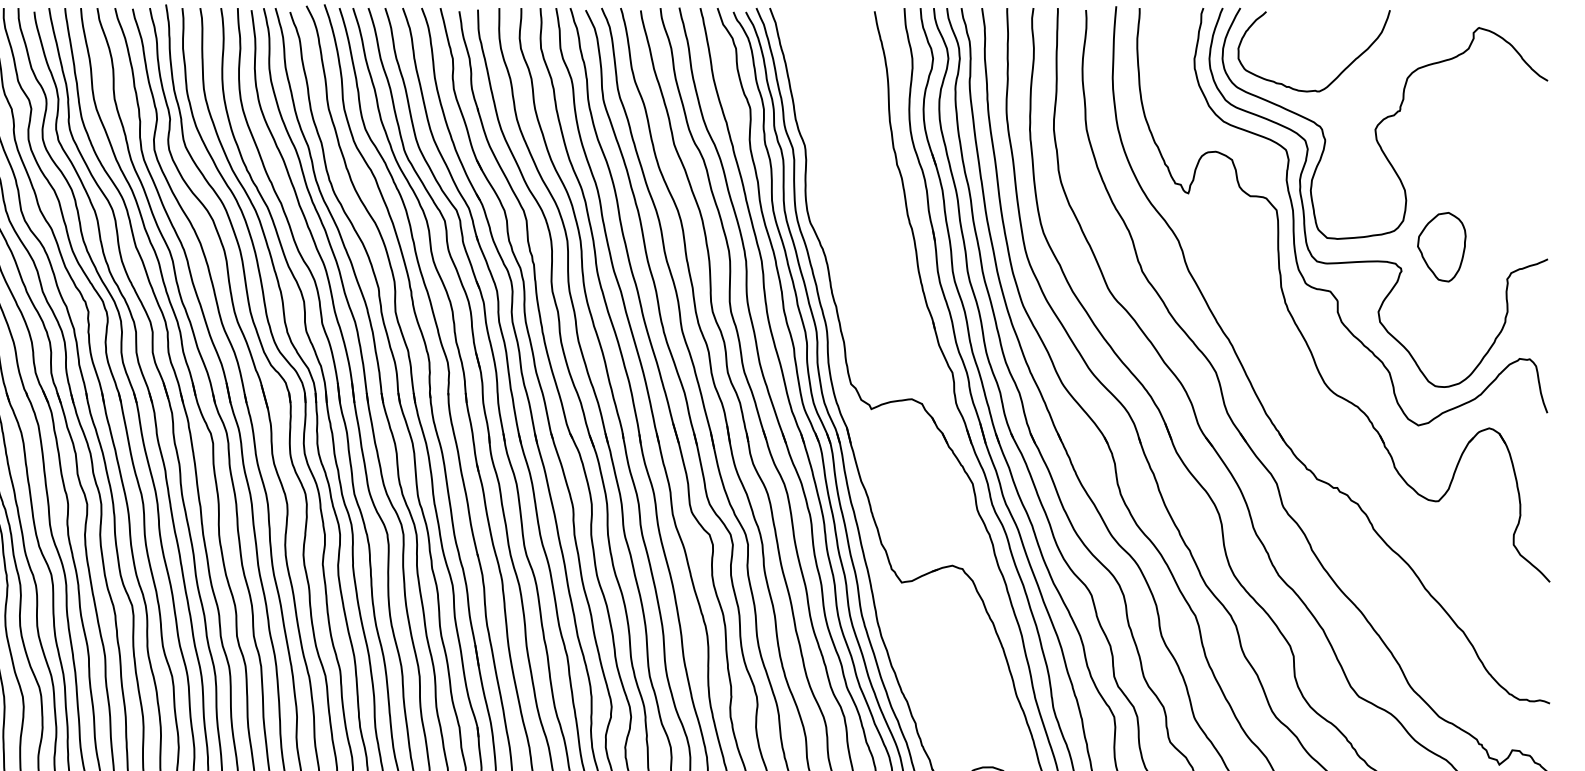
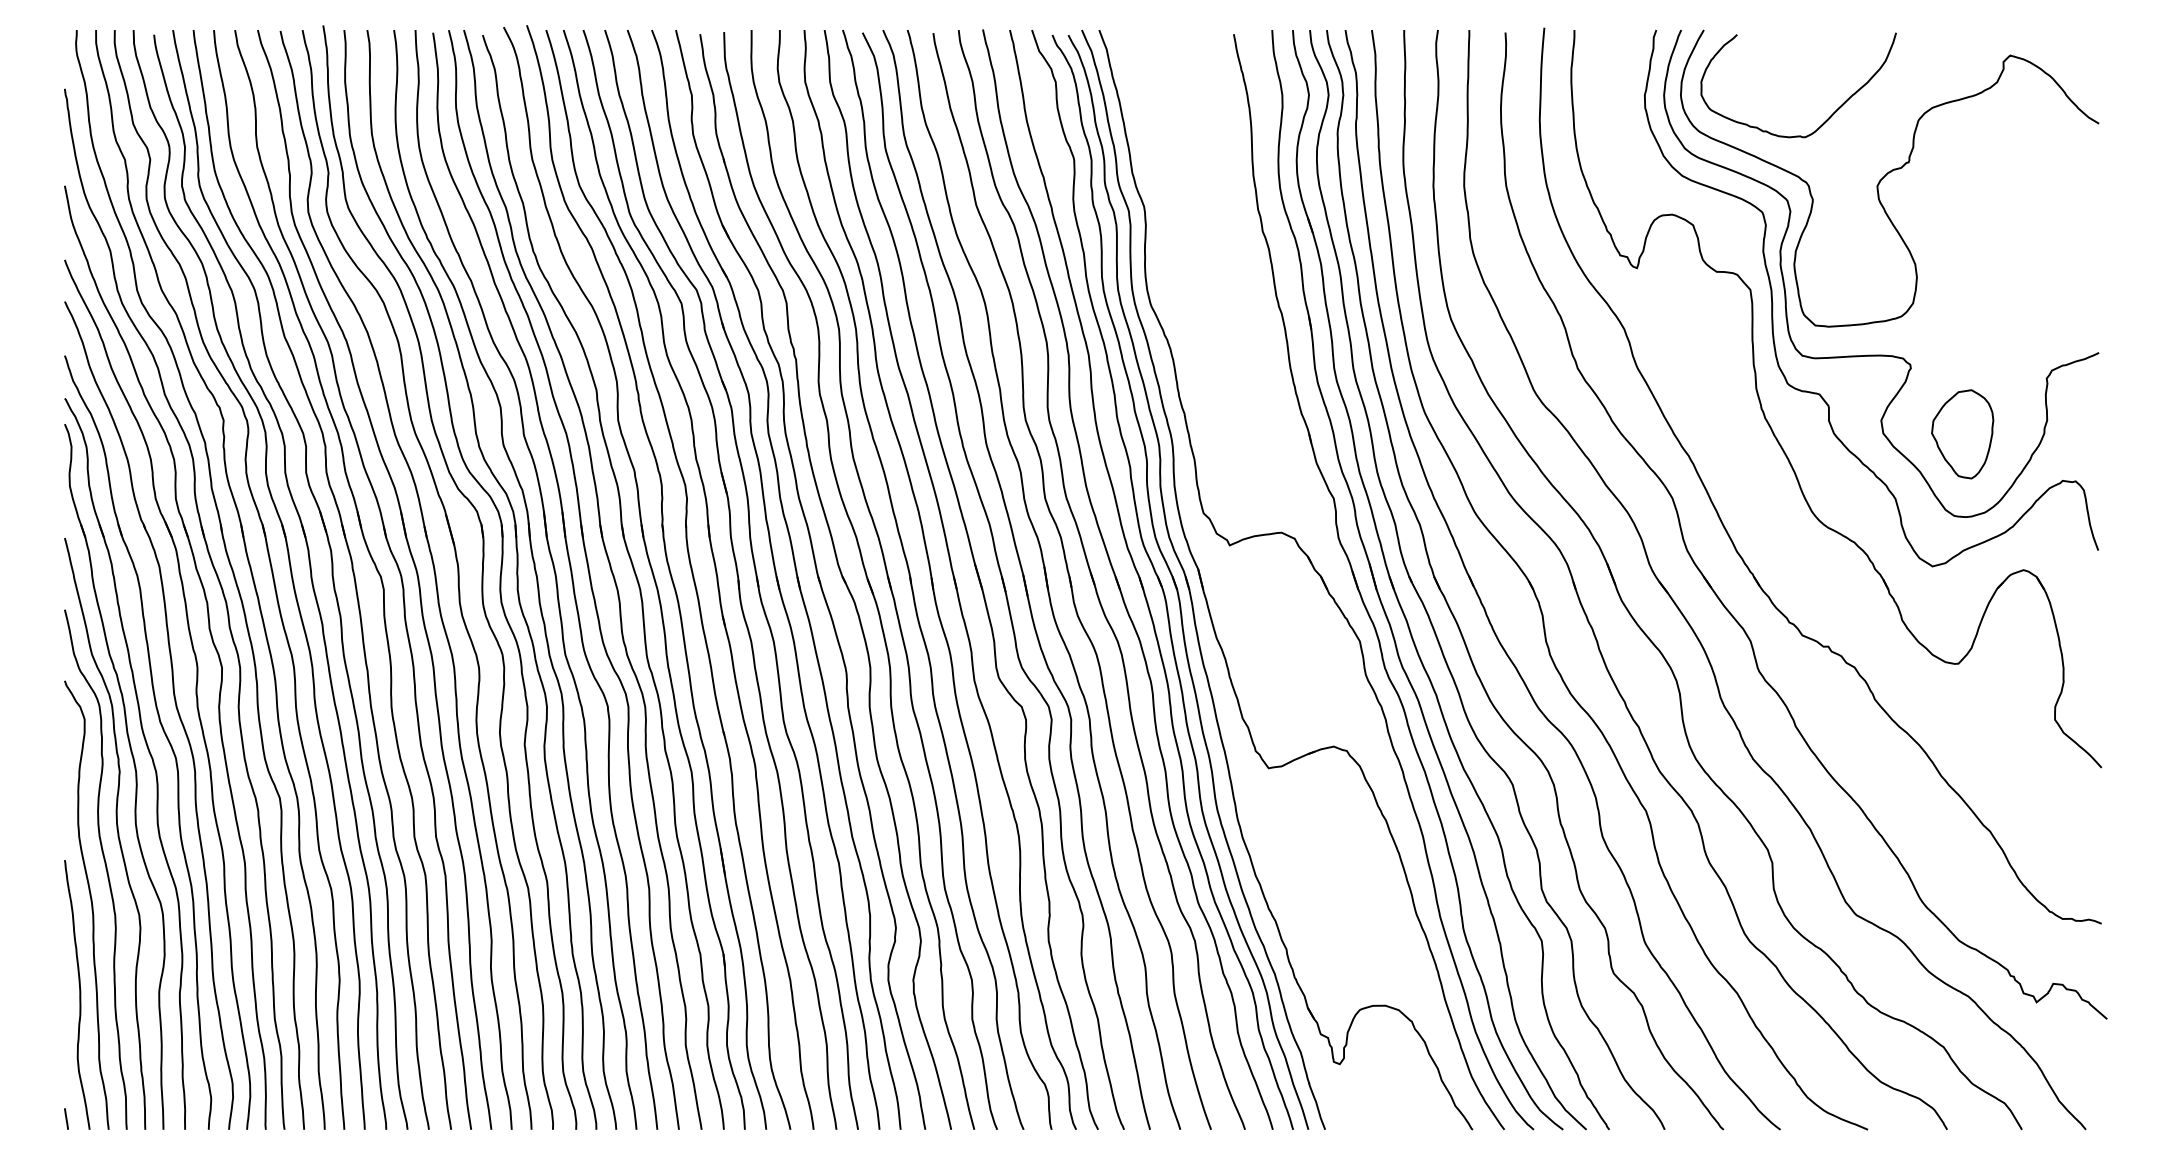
part: (1441, 247) -> (1962, 434), moved

